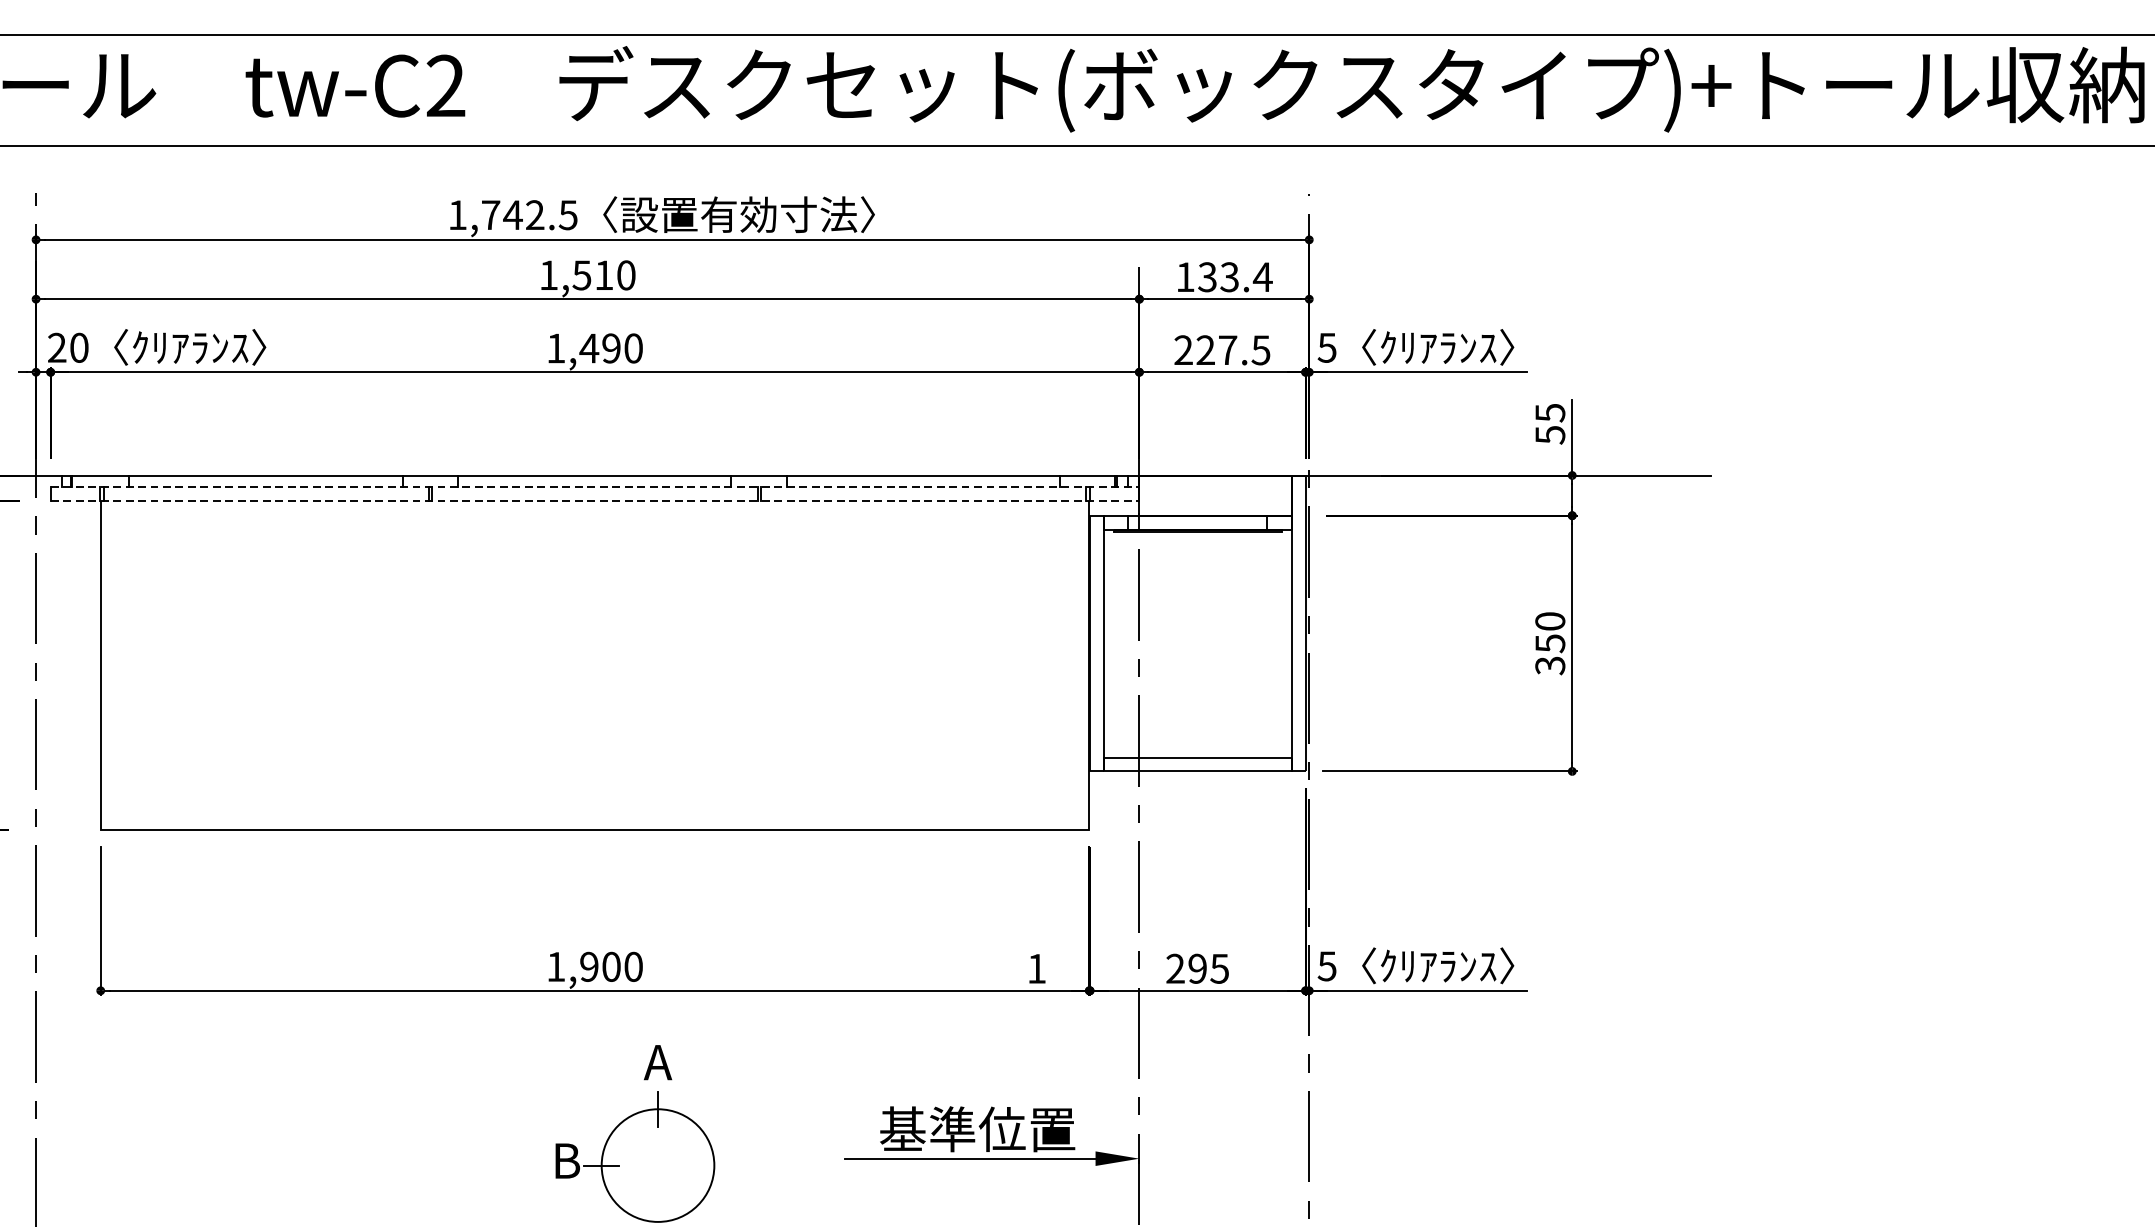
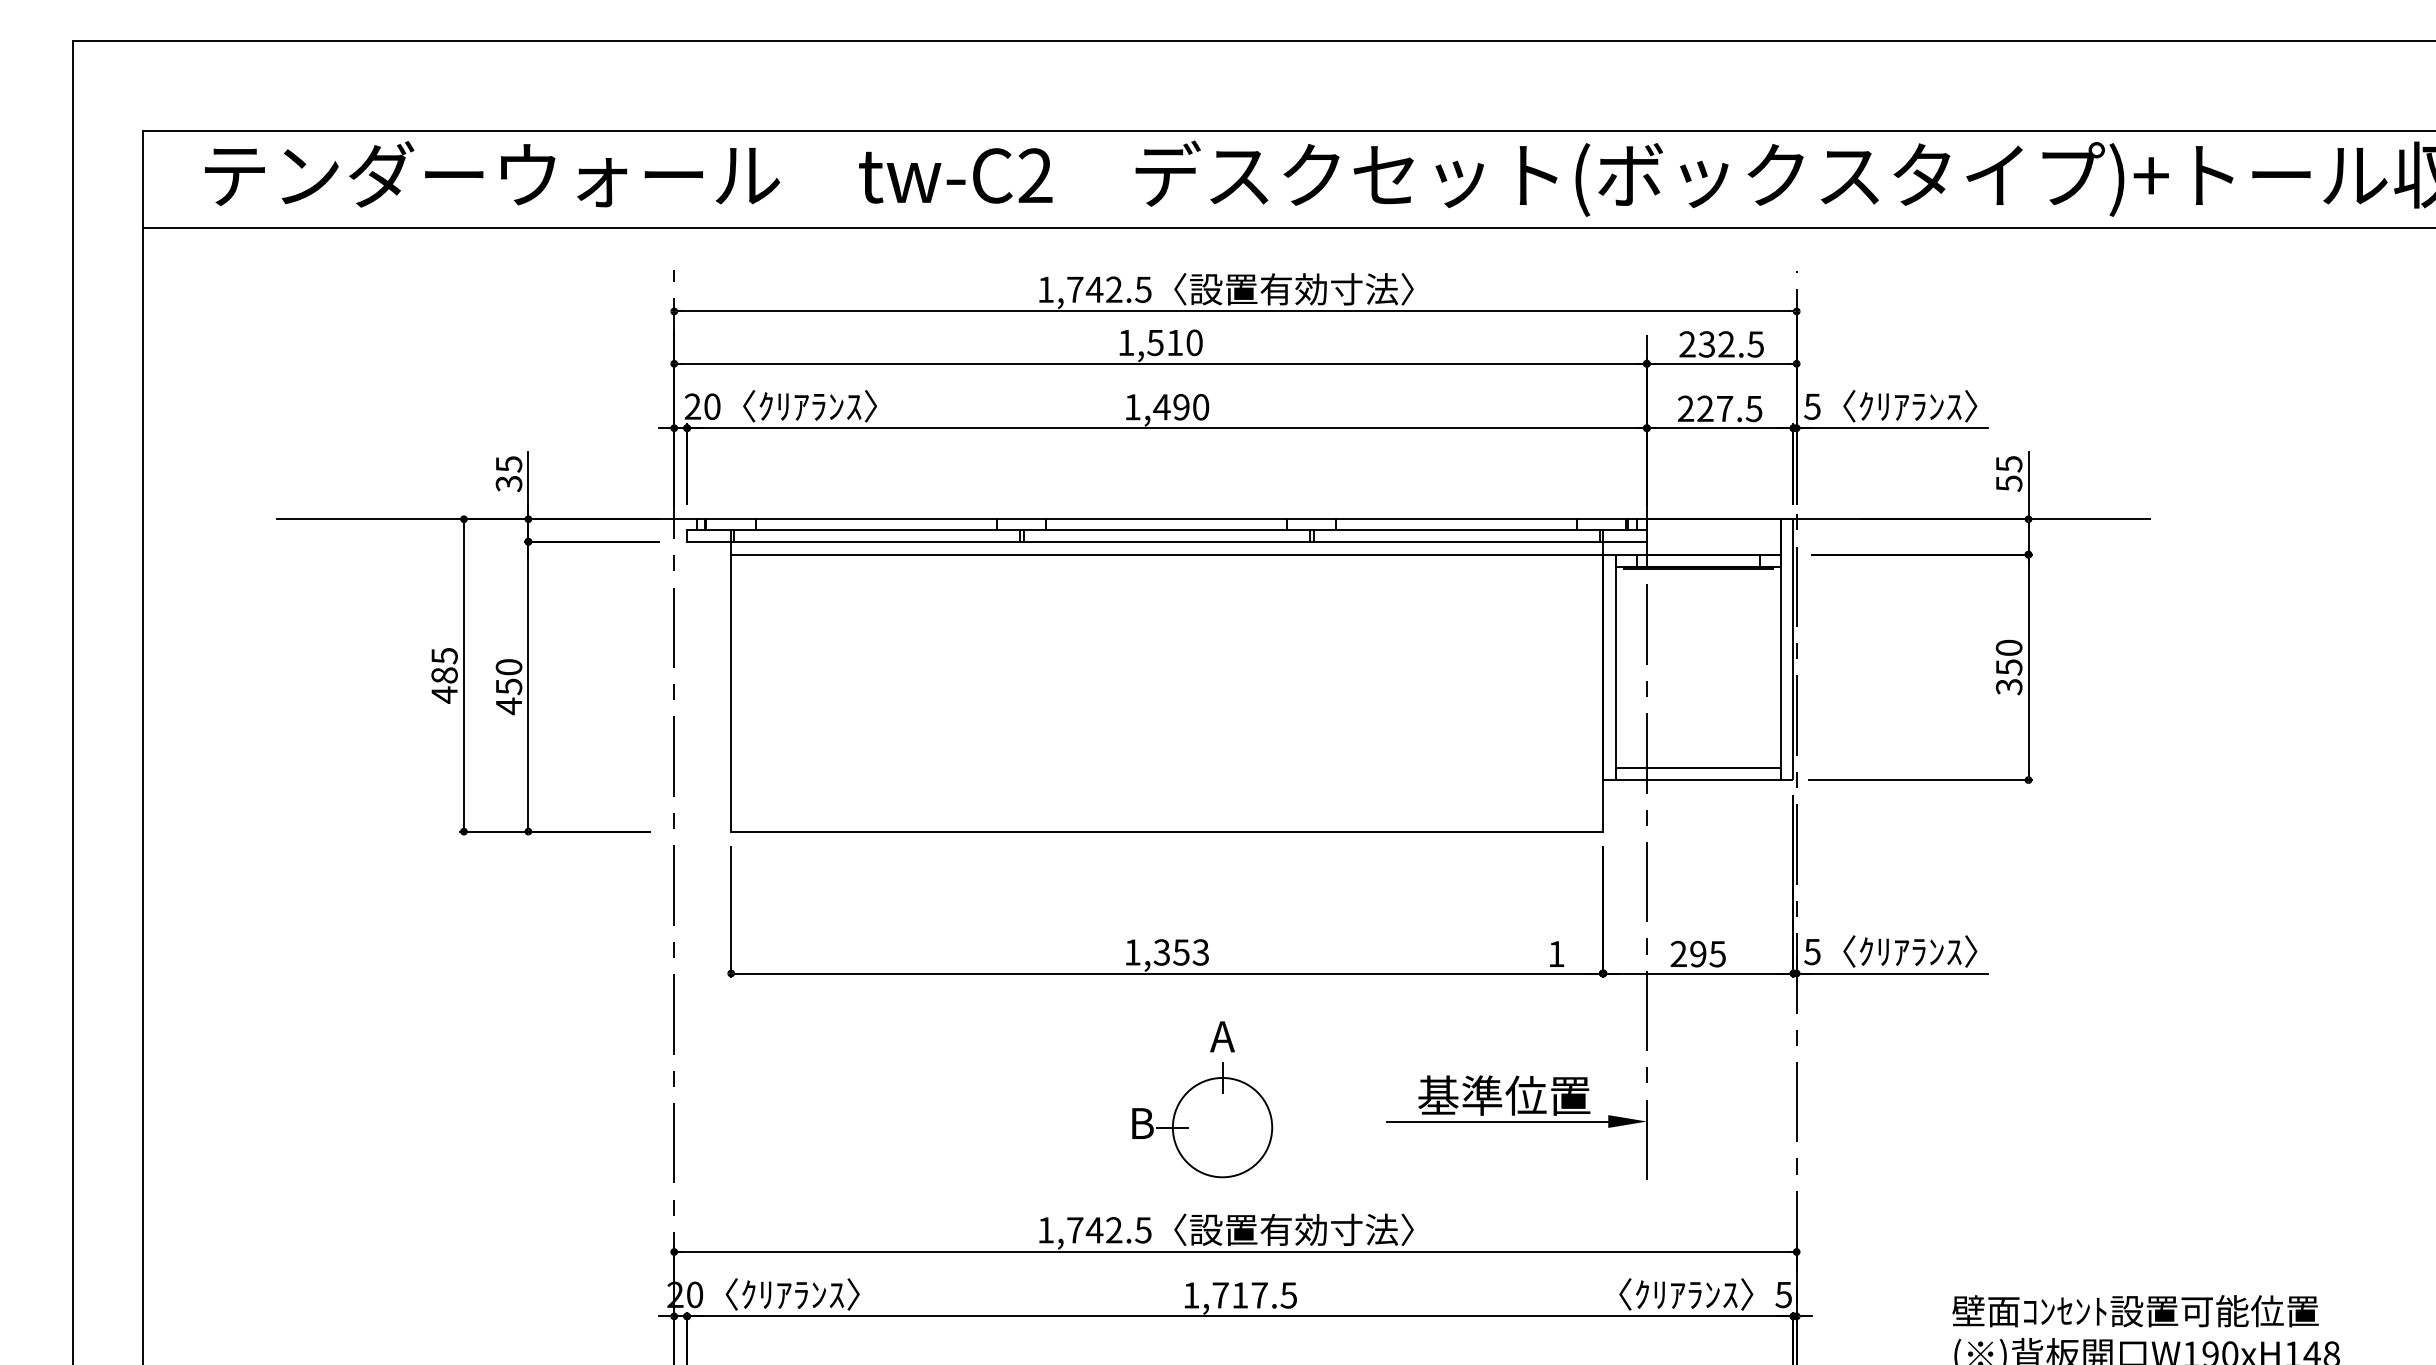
text: (1223, 277) -> (1721, 344), 133.4 -> 232.5
line: (595, 487) -> (1167, 529), dashed -> solid
line: (595, 500) -> (1167, 541), dashed -> solid
line: (594, 515) -> (1166, 554), added
text: (611, 966) -> (1181, 952), 1,900 -> 1,353

